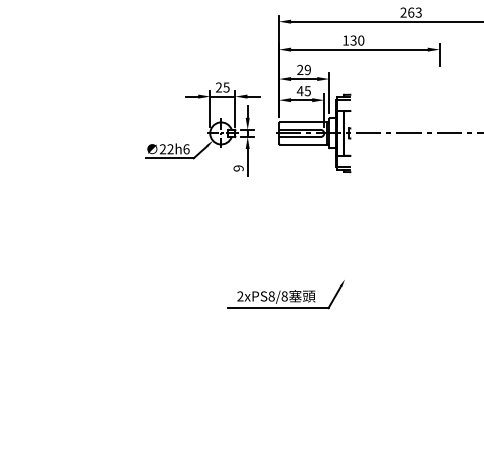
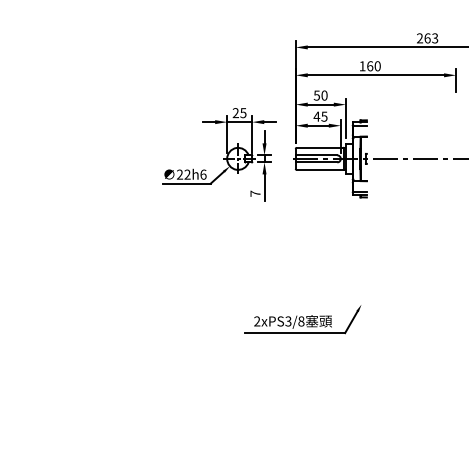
text: (353, 40) -> (370, 66), 130 -> 160
text: (303, 69) -> (320, 95), 29 -> 50
text: (238, 168) -> (255, 193), 9 -> 7
text: (271, 296) -> (288, 321), 2xPS8/8 -> 2xPS3/8

